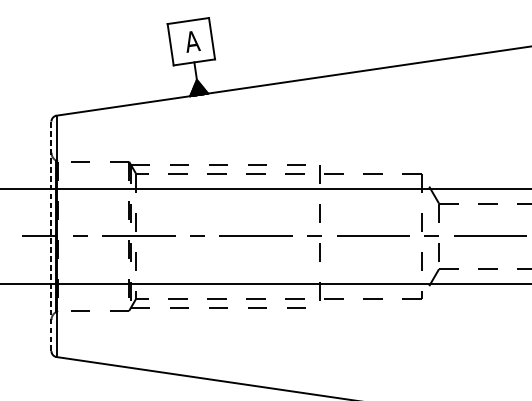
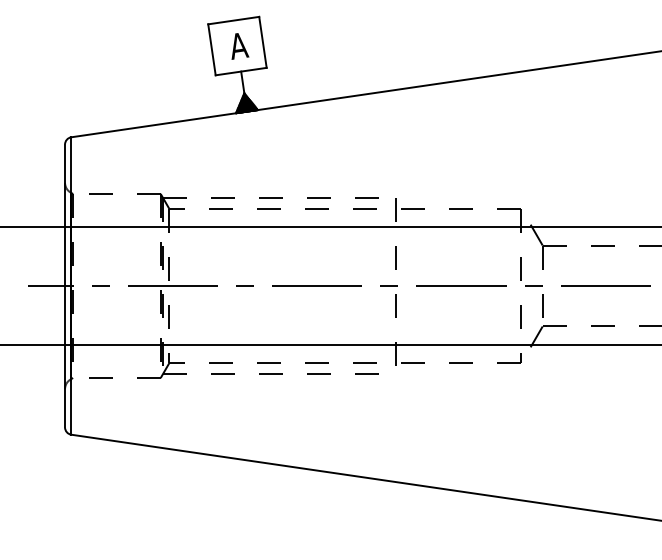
line: (51, 235) -> (65, 285), dashed -> solid

